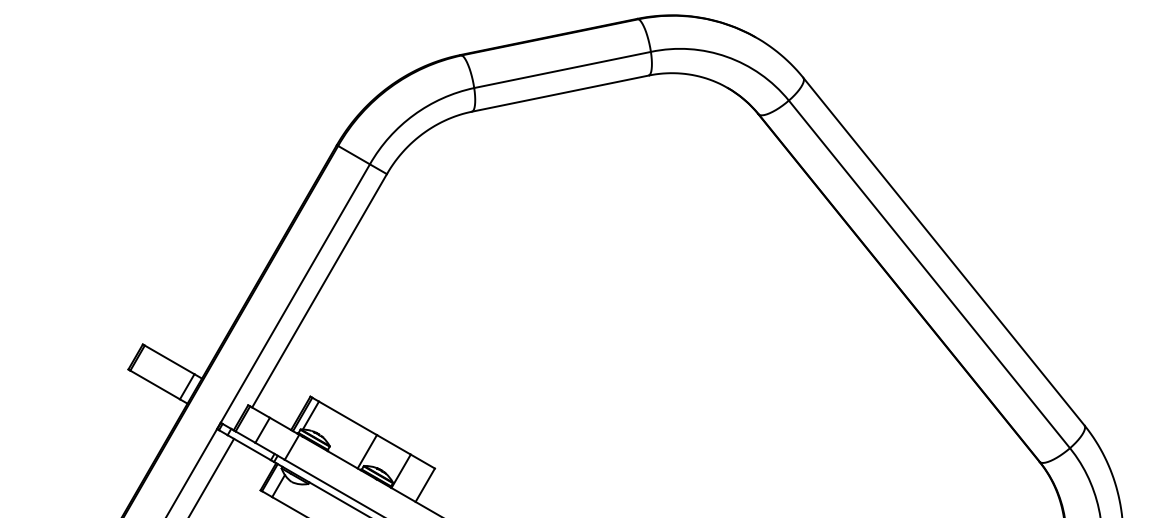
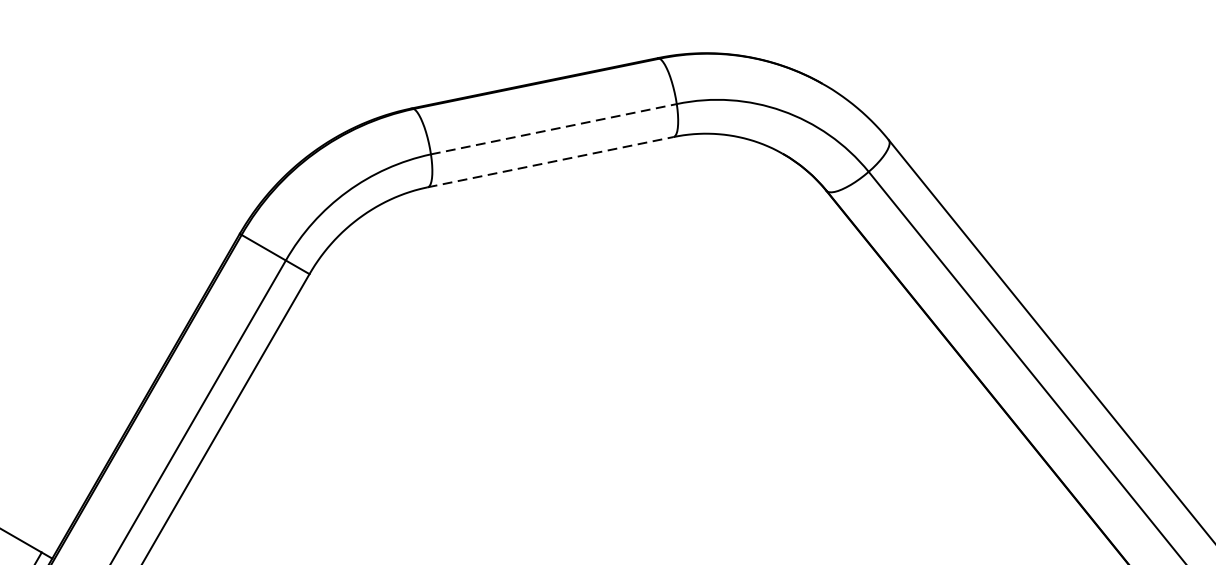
line: (563, 69) -> (555, 128), solid -> dashed
line: (560, 93) -> (550, 161), solid -> dashed

